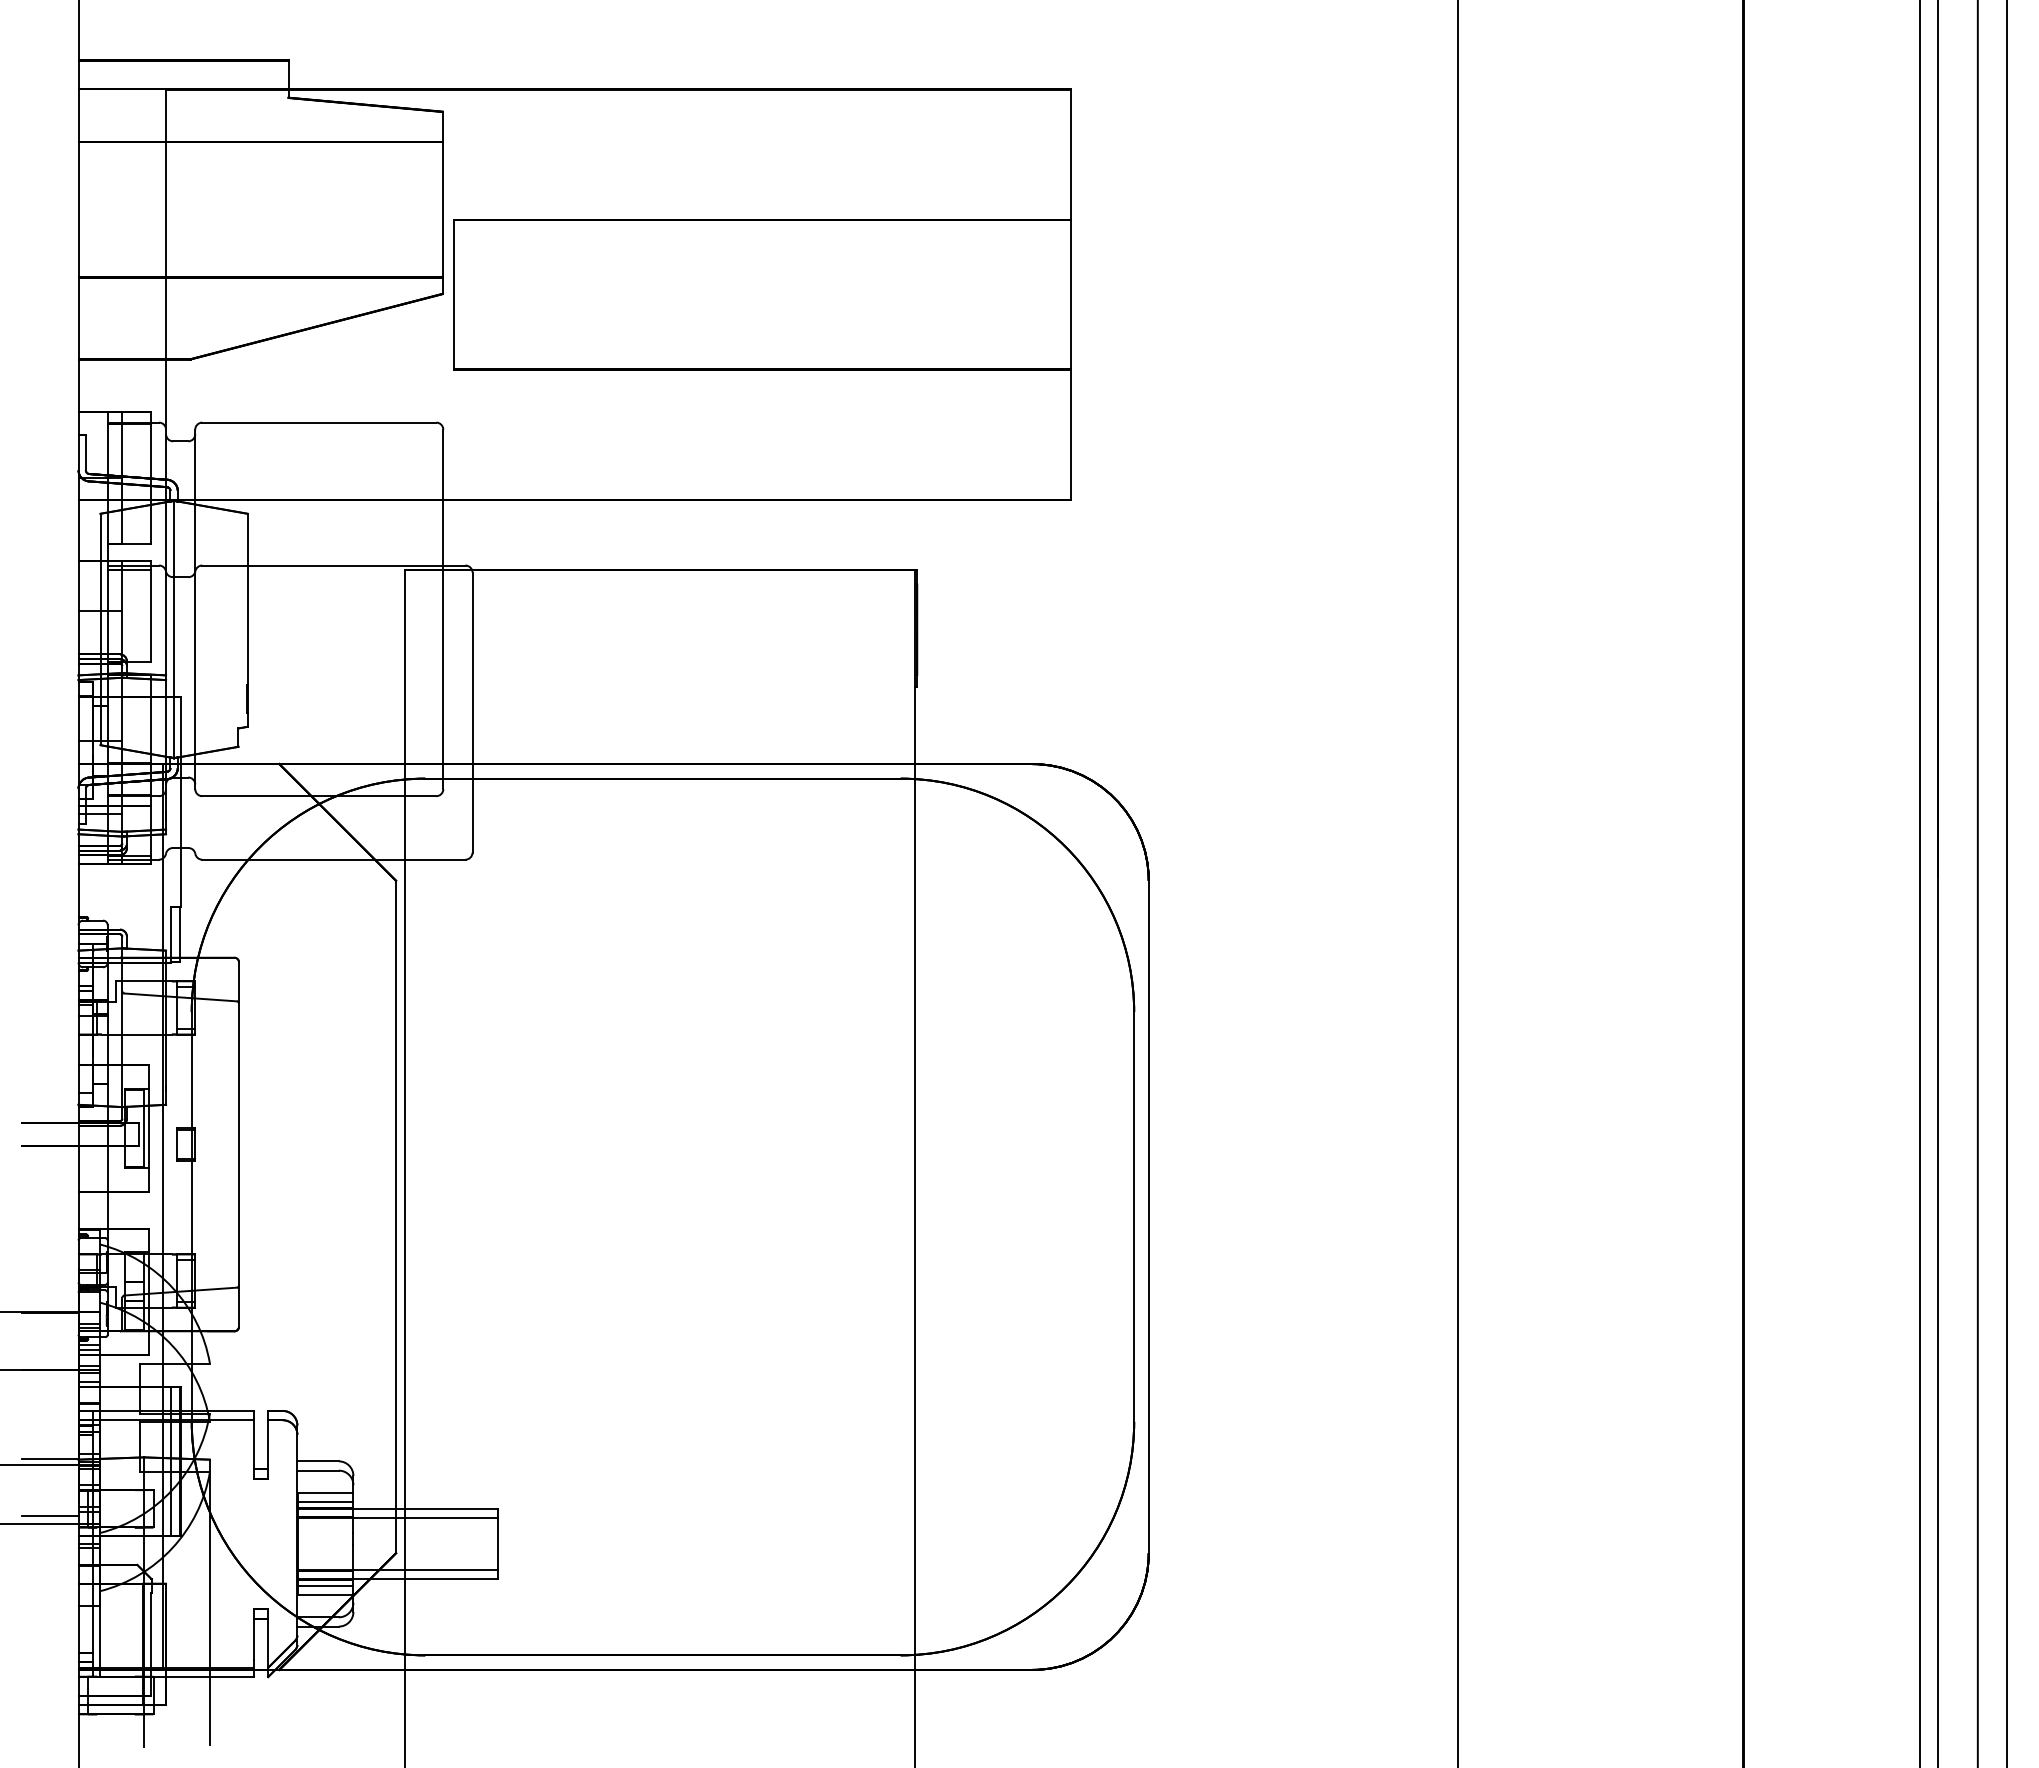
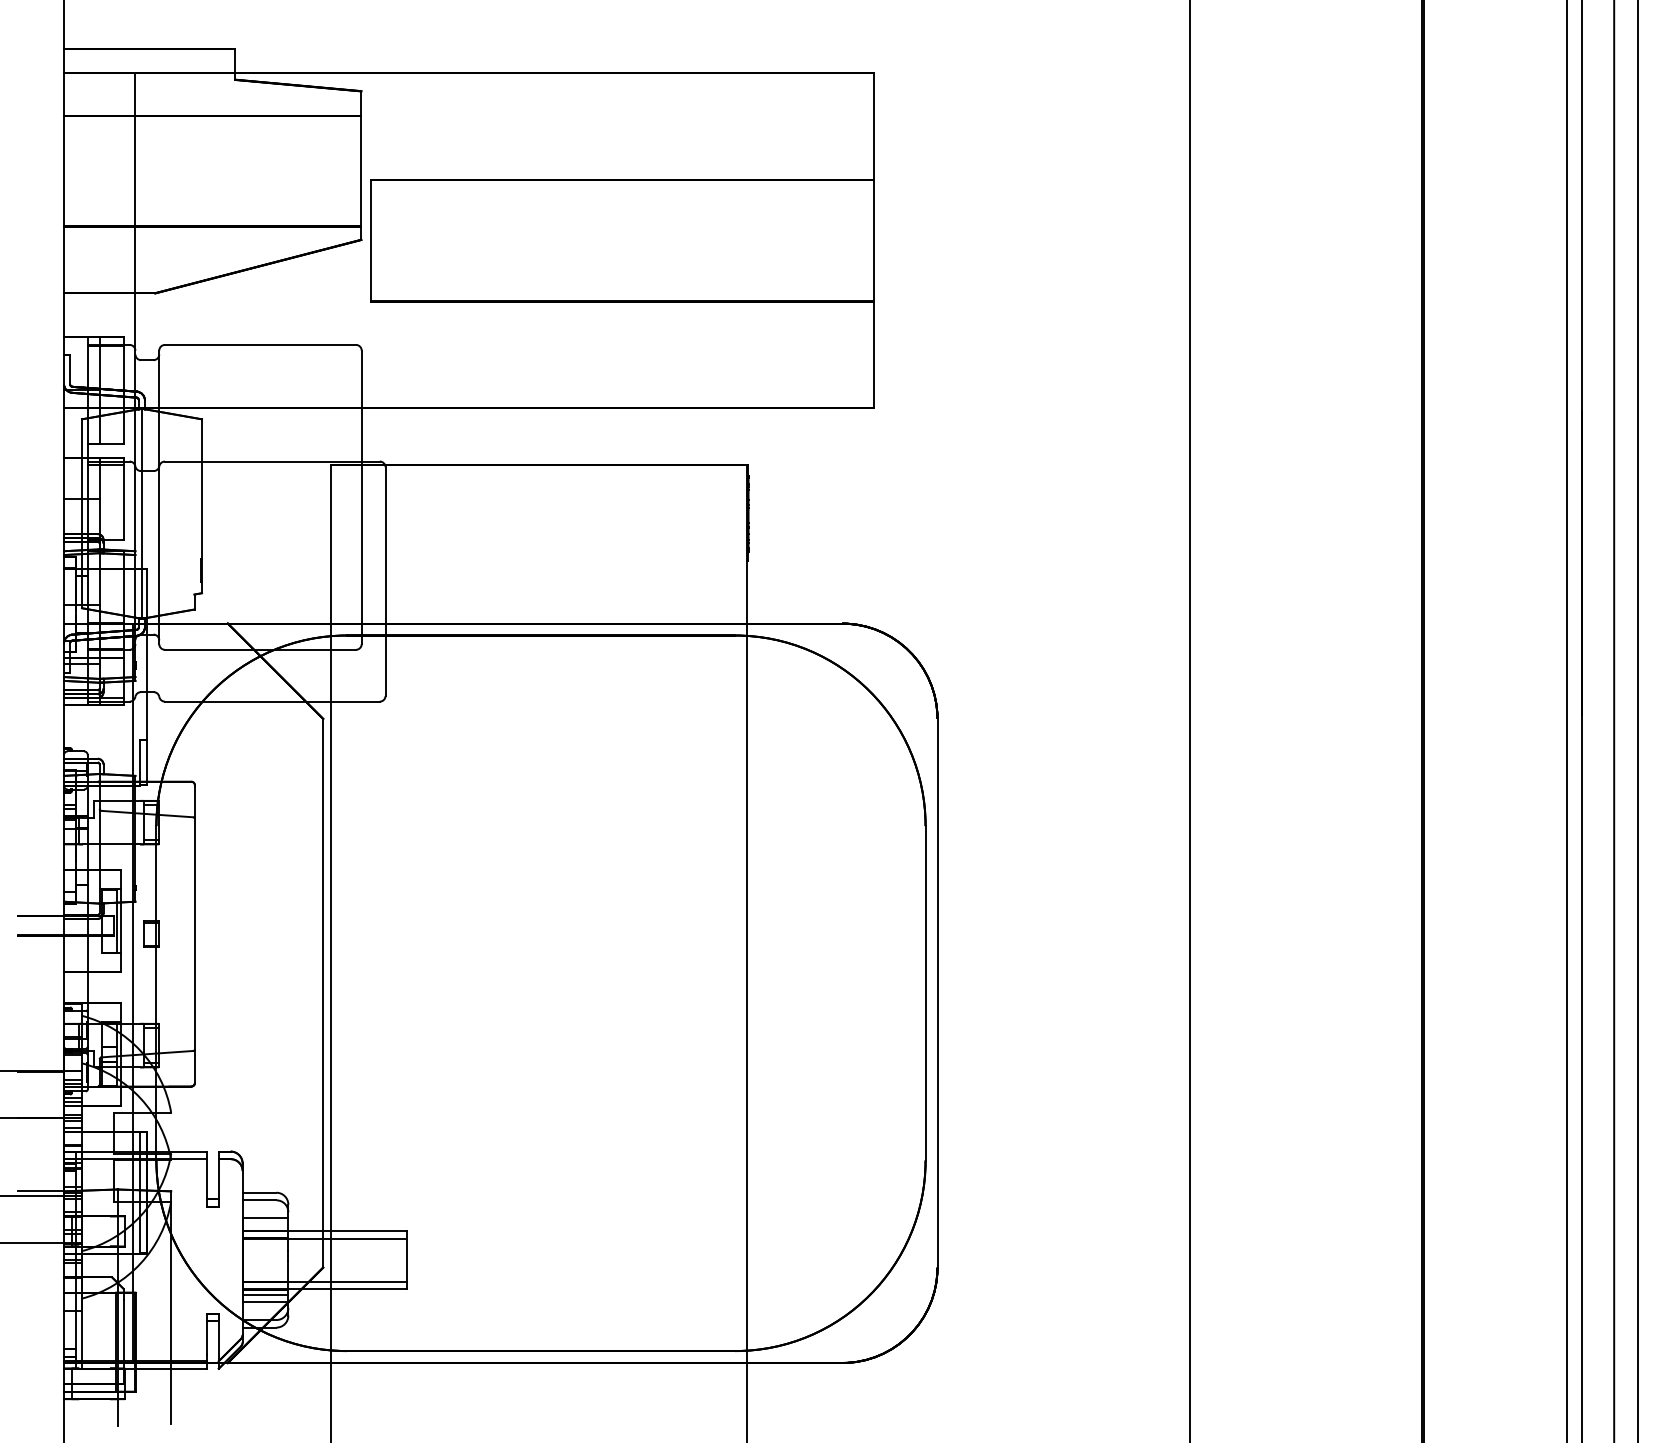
line: (325, 1501) -> (265, 1225), removed
line: (50, 1516) -> (41, 1237), removed

